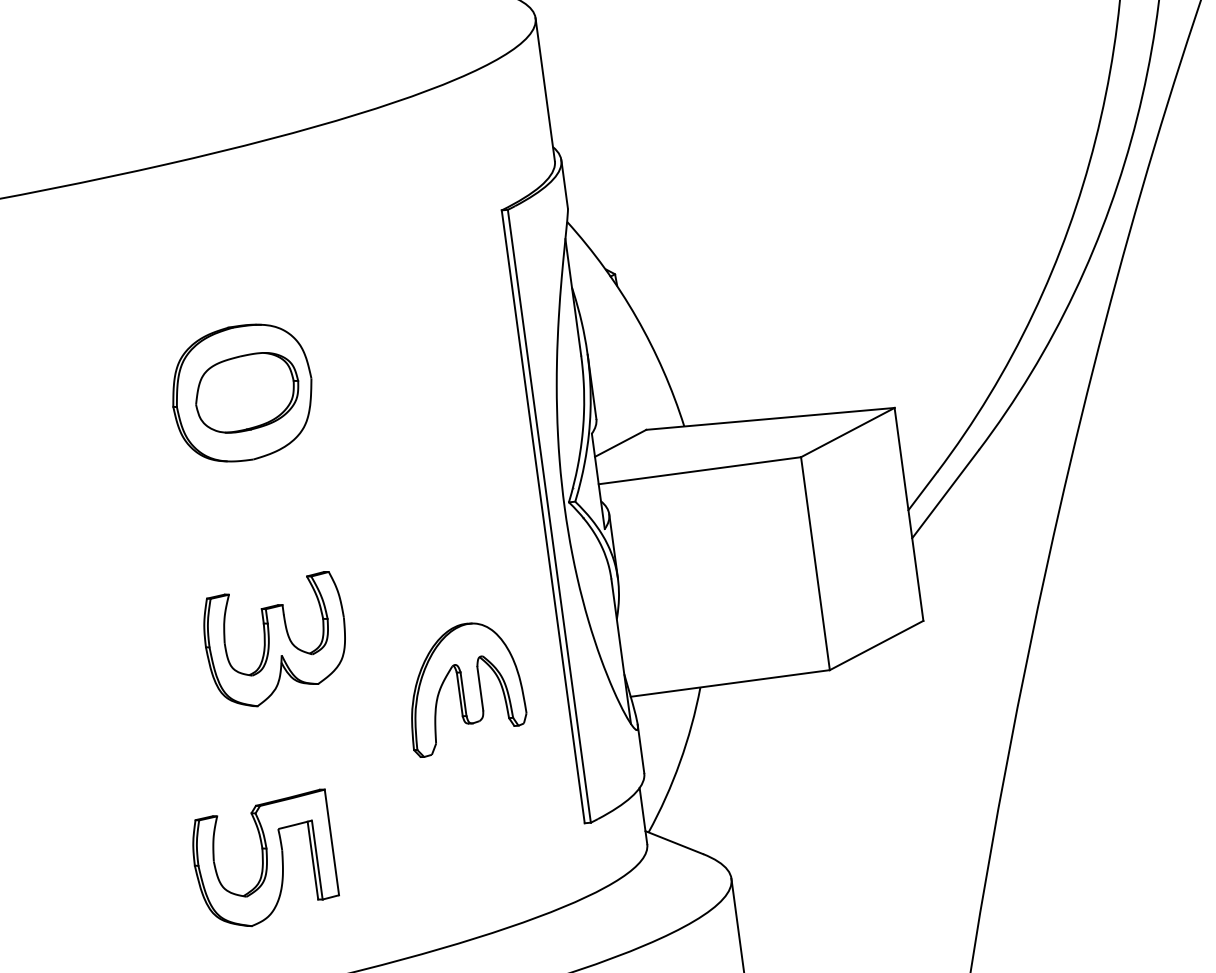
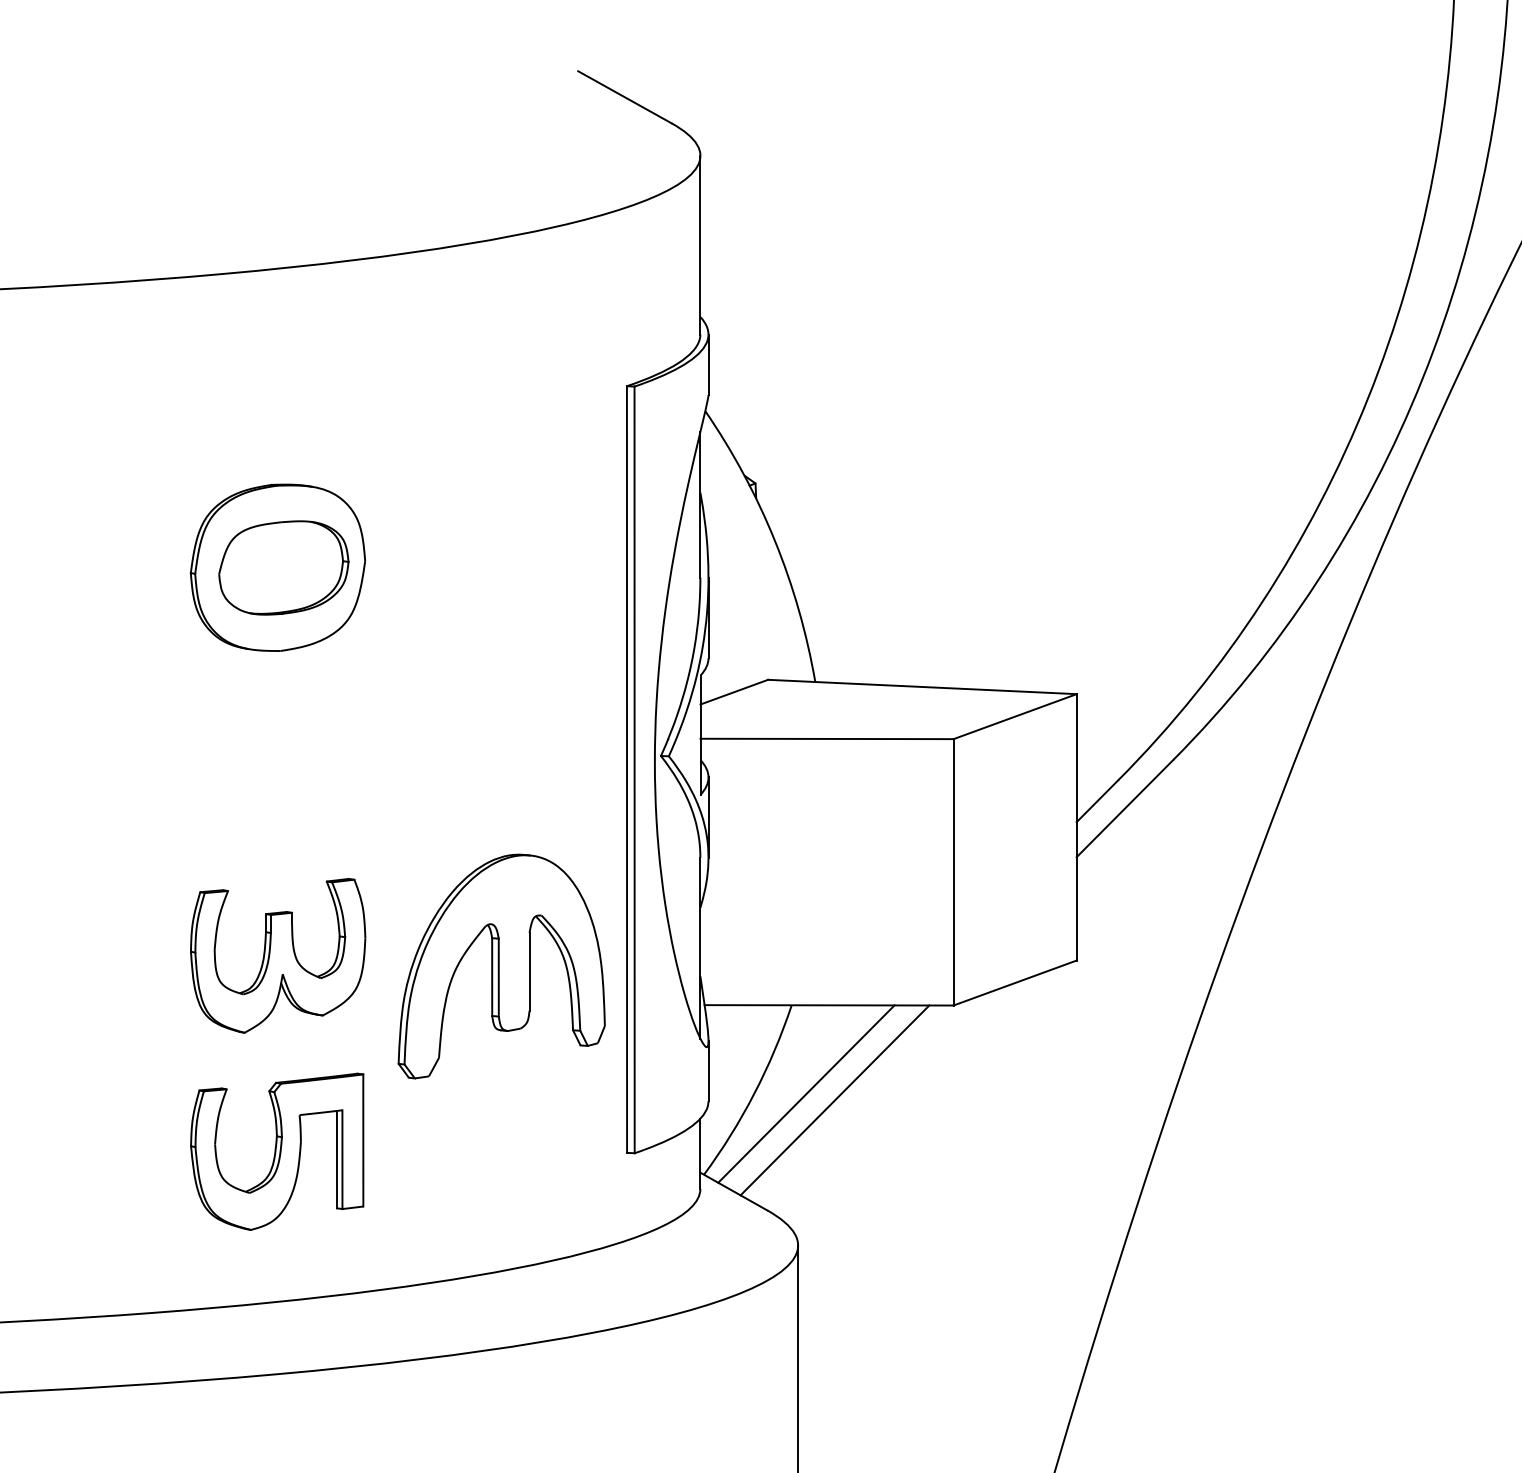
part: (276, 640) -> (278, 955), moved
part: (464, 687) -> (501, 966), size x1.43
line: (721, 756) -> (806, 1093), added
line: (744, 758) -> (834, 1100), added
part: (264, 860) -> (277, 1151), moved

